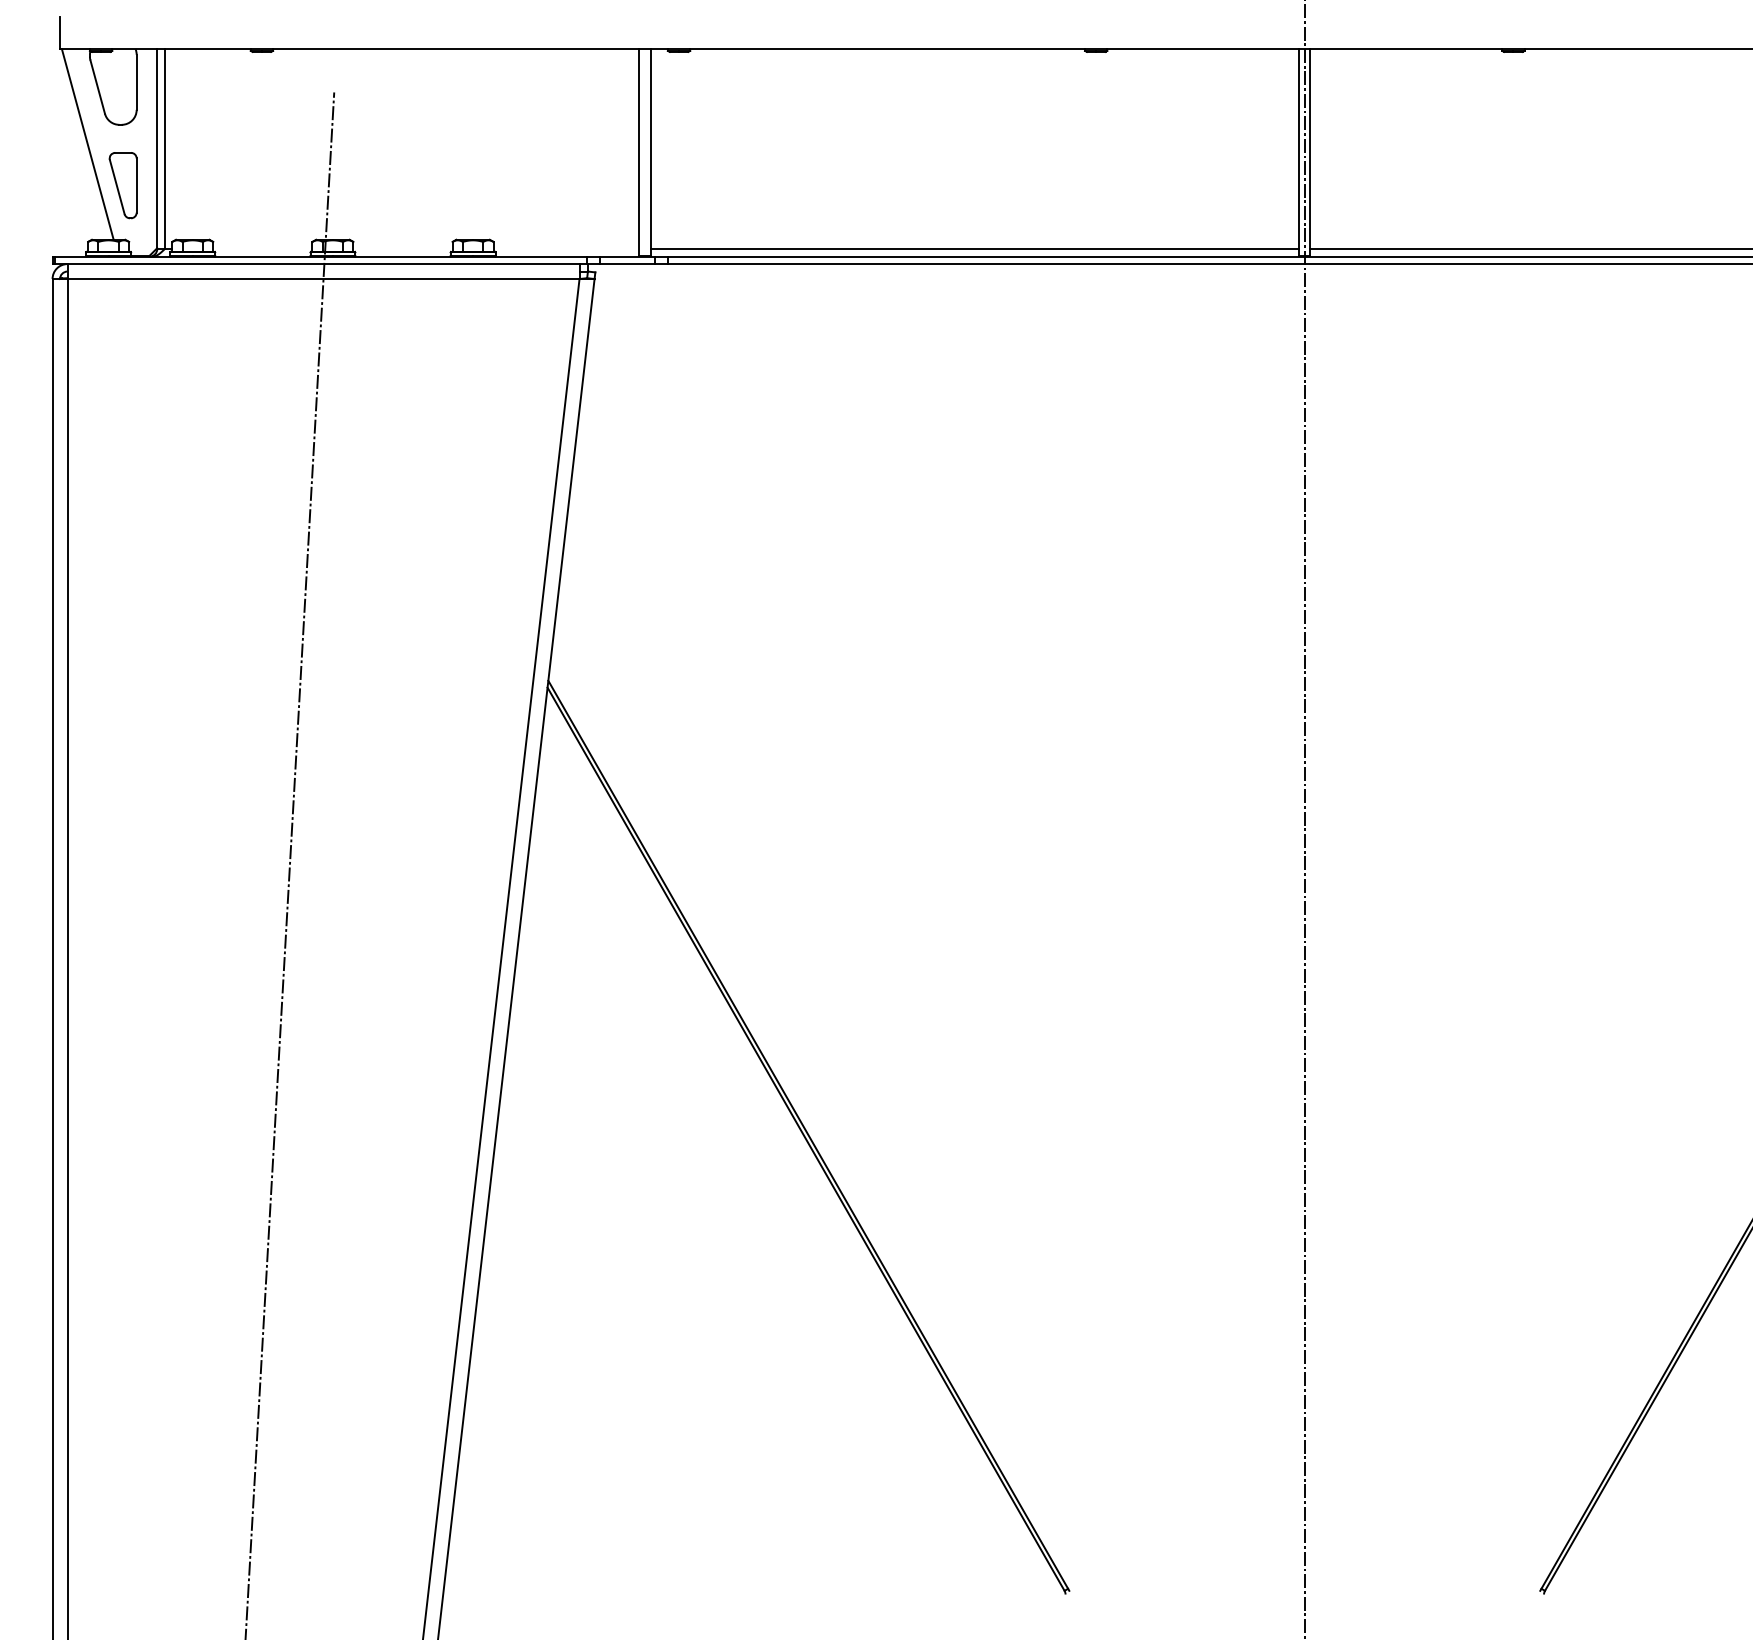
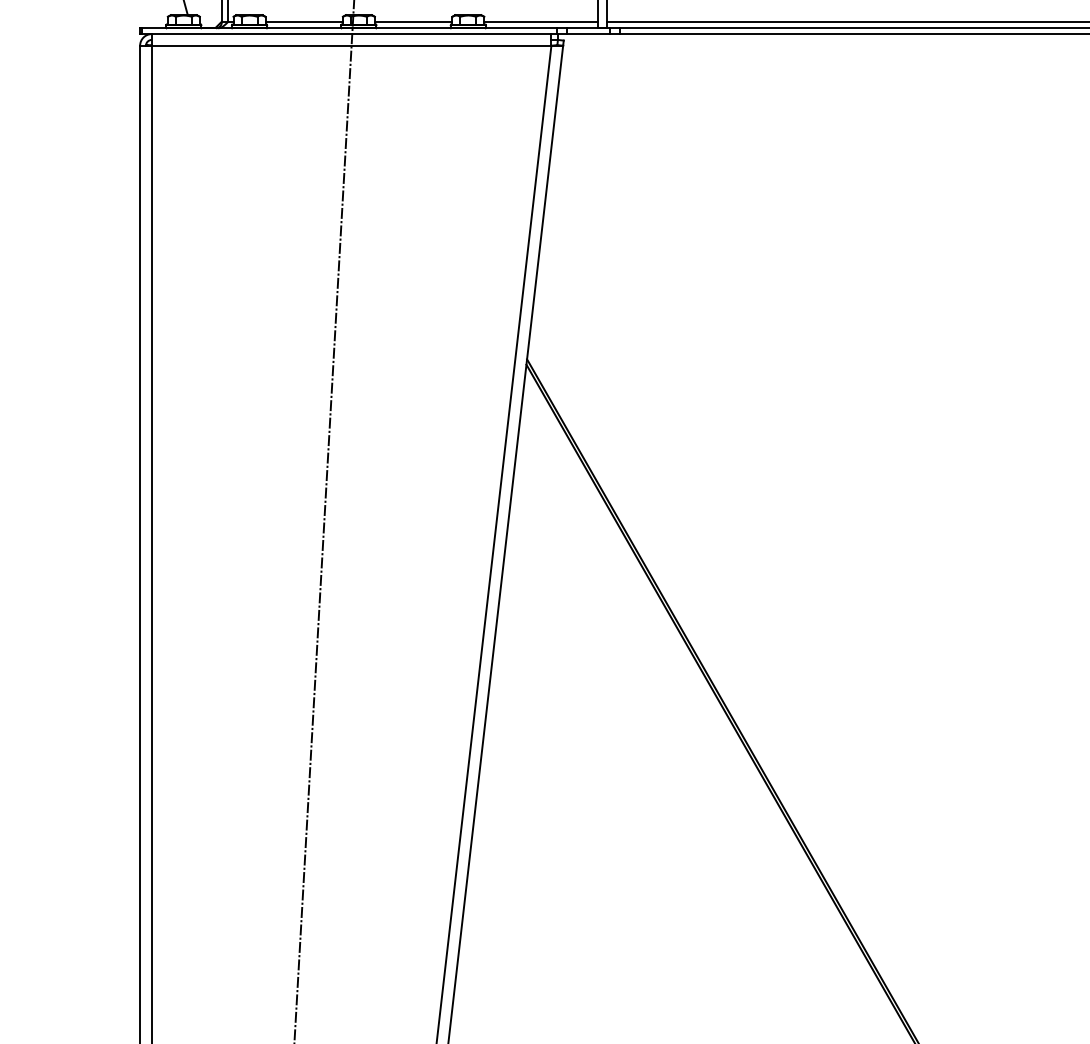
line: (262, 249) -> (303, 22), added
line: (402, 249) -> (413, 22), added
line: (566, 249) -> (541, 22), added

